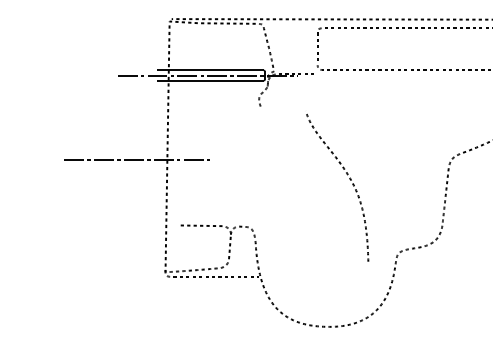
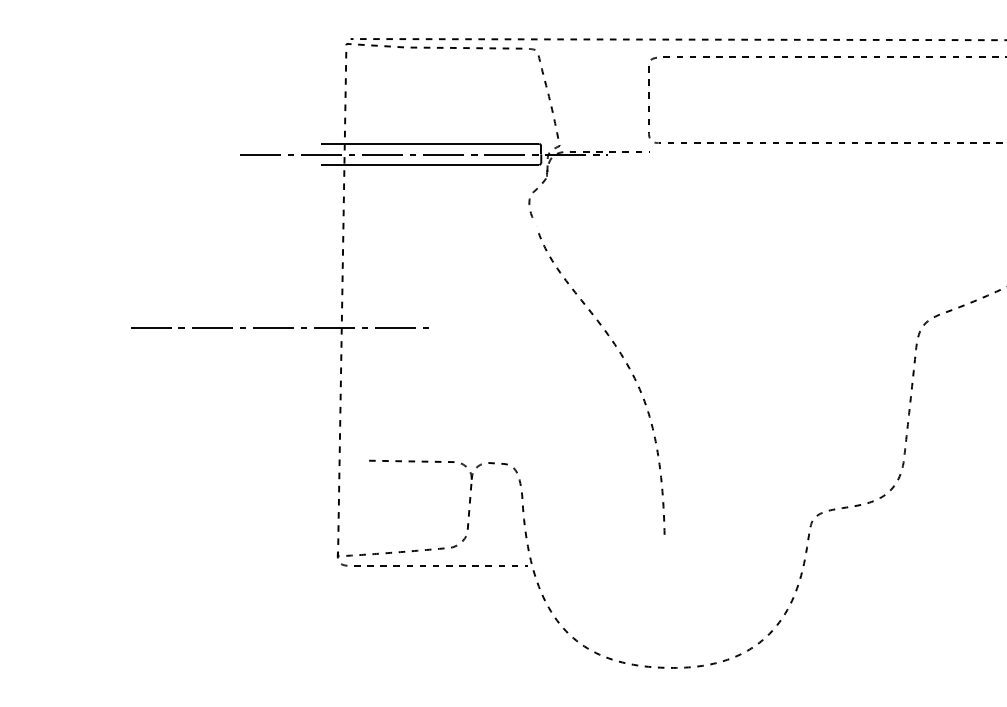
part: (349, 179) -> (626, 366), moved

